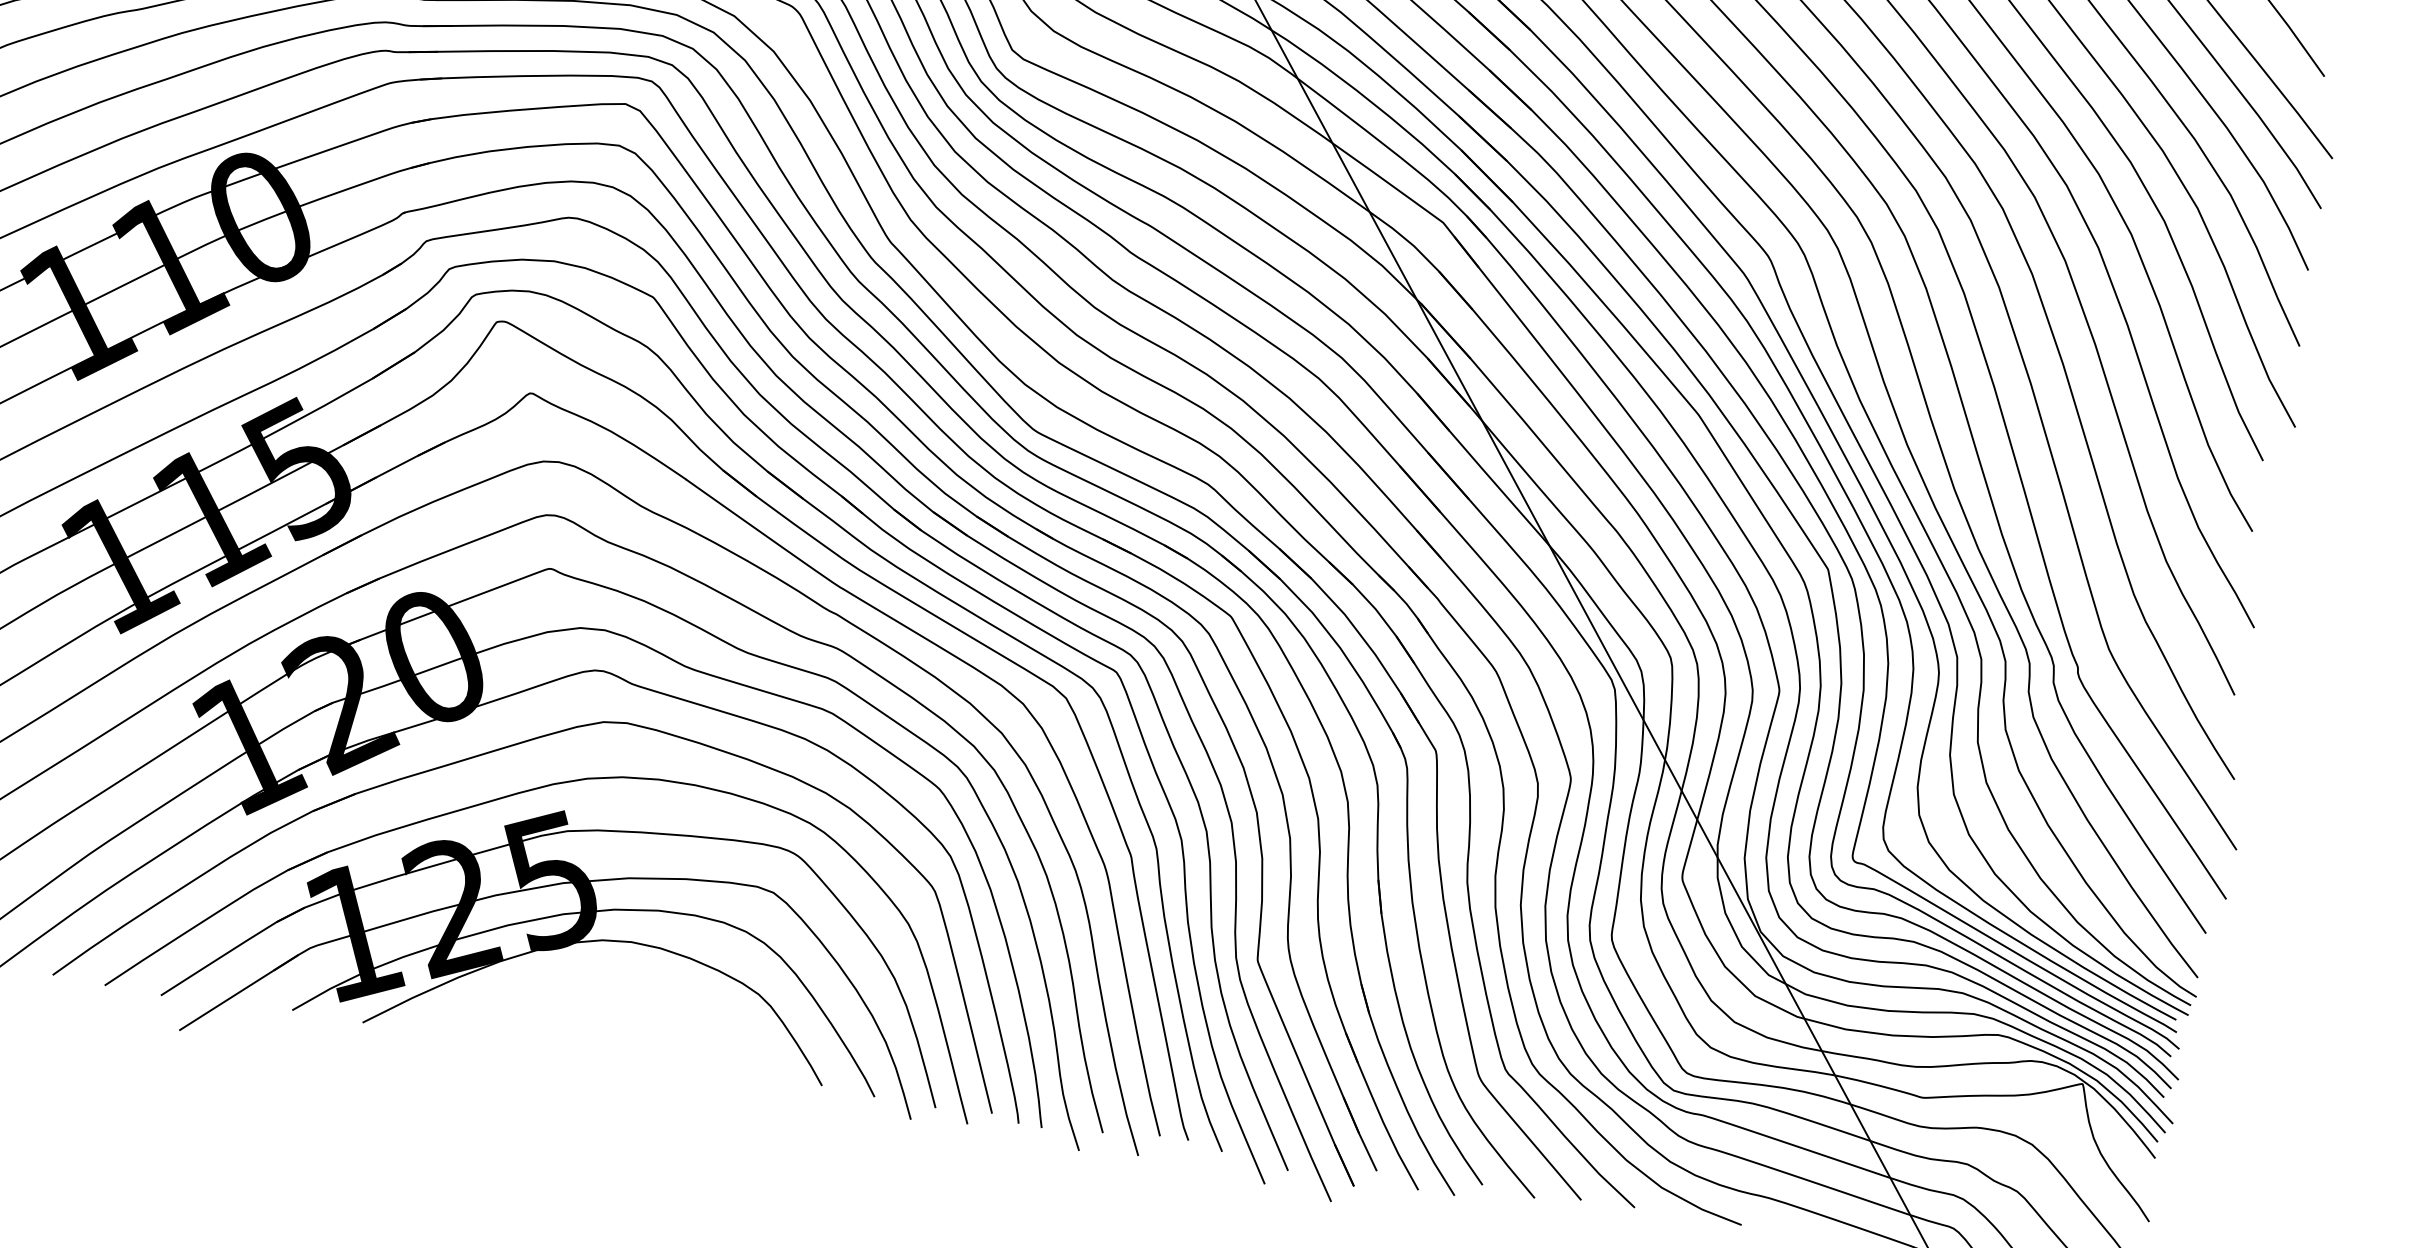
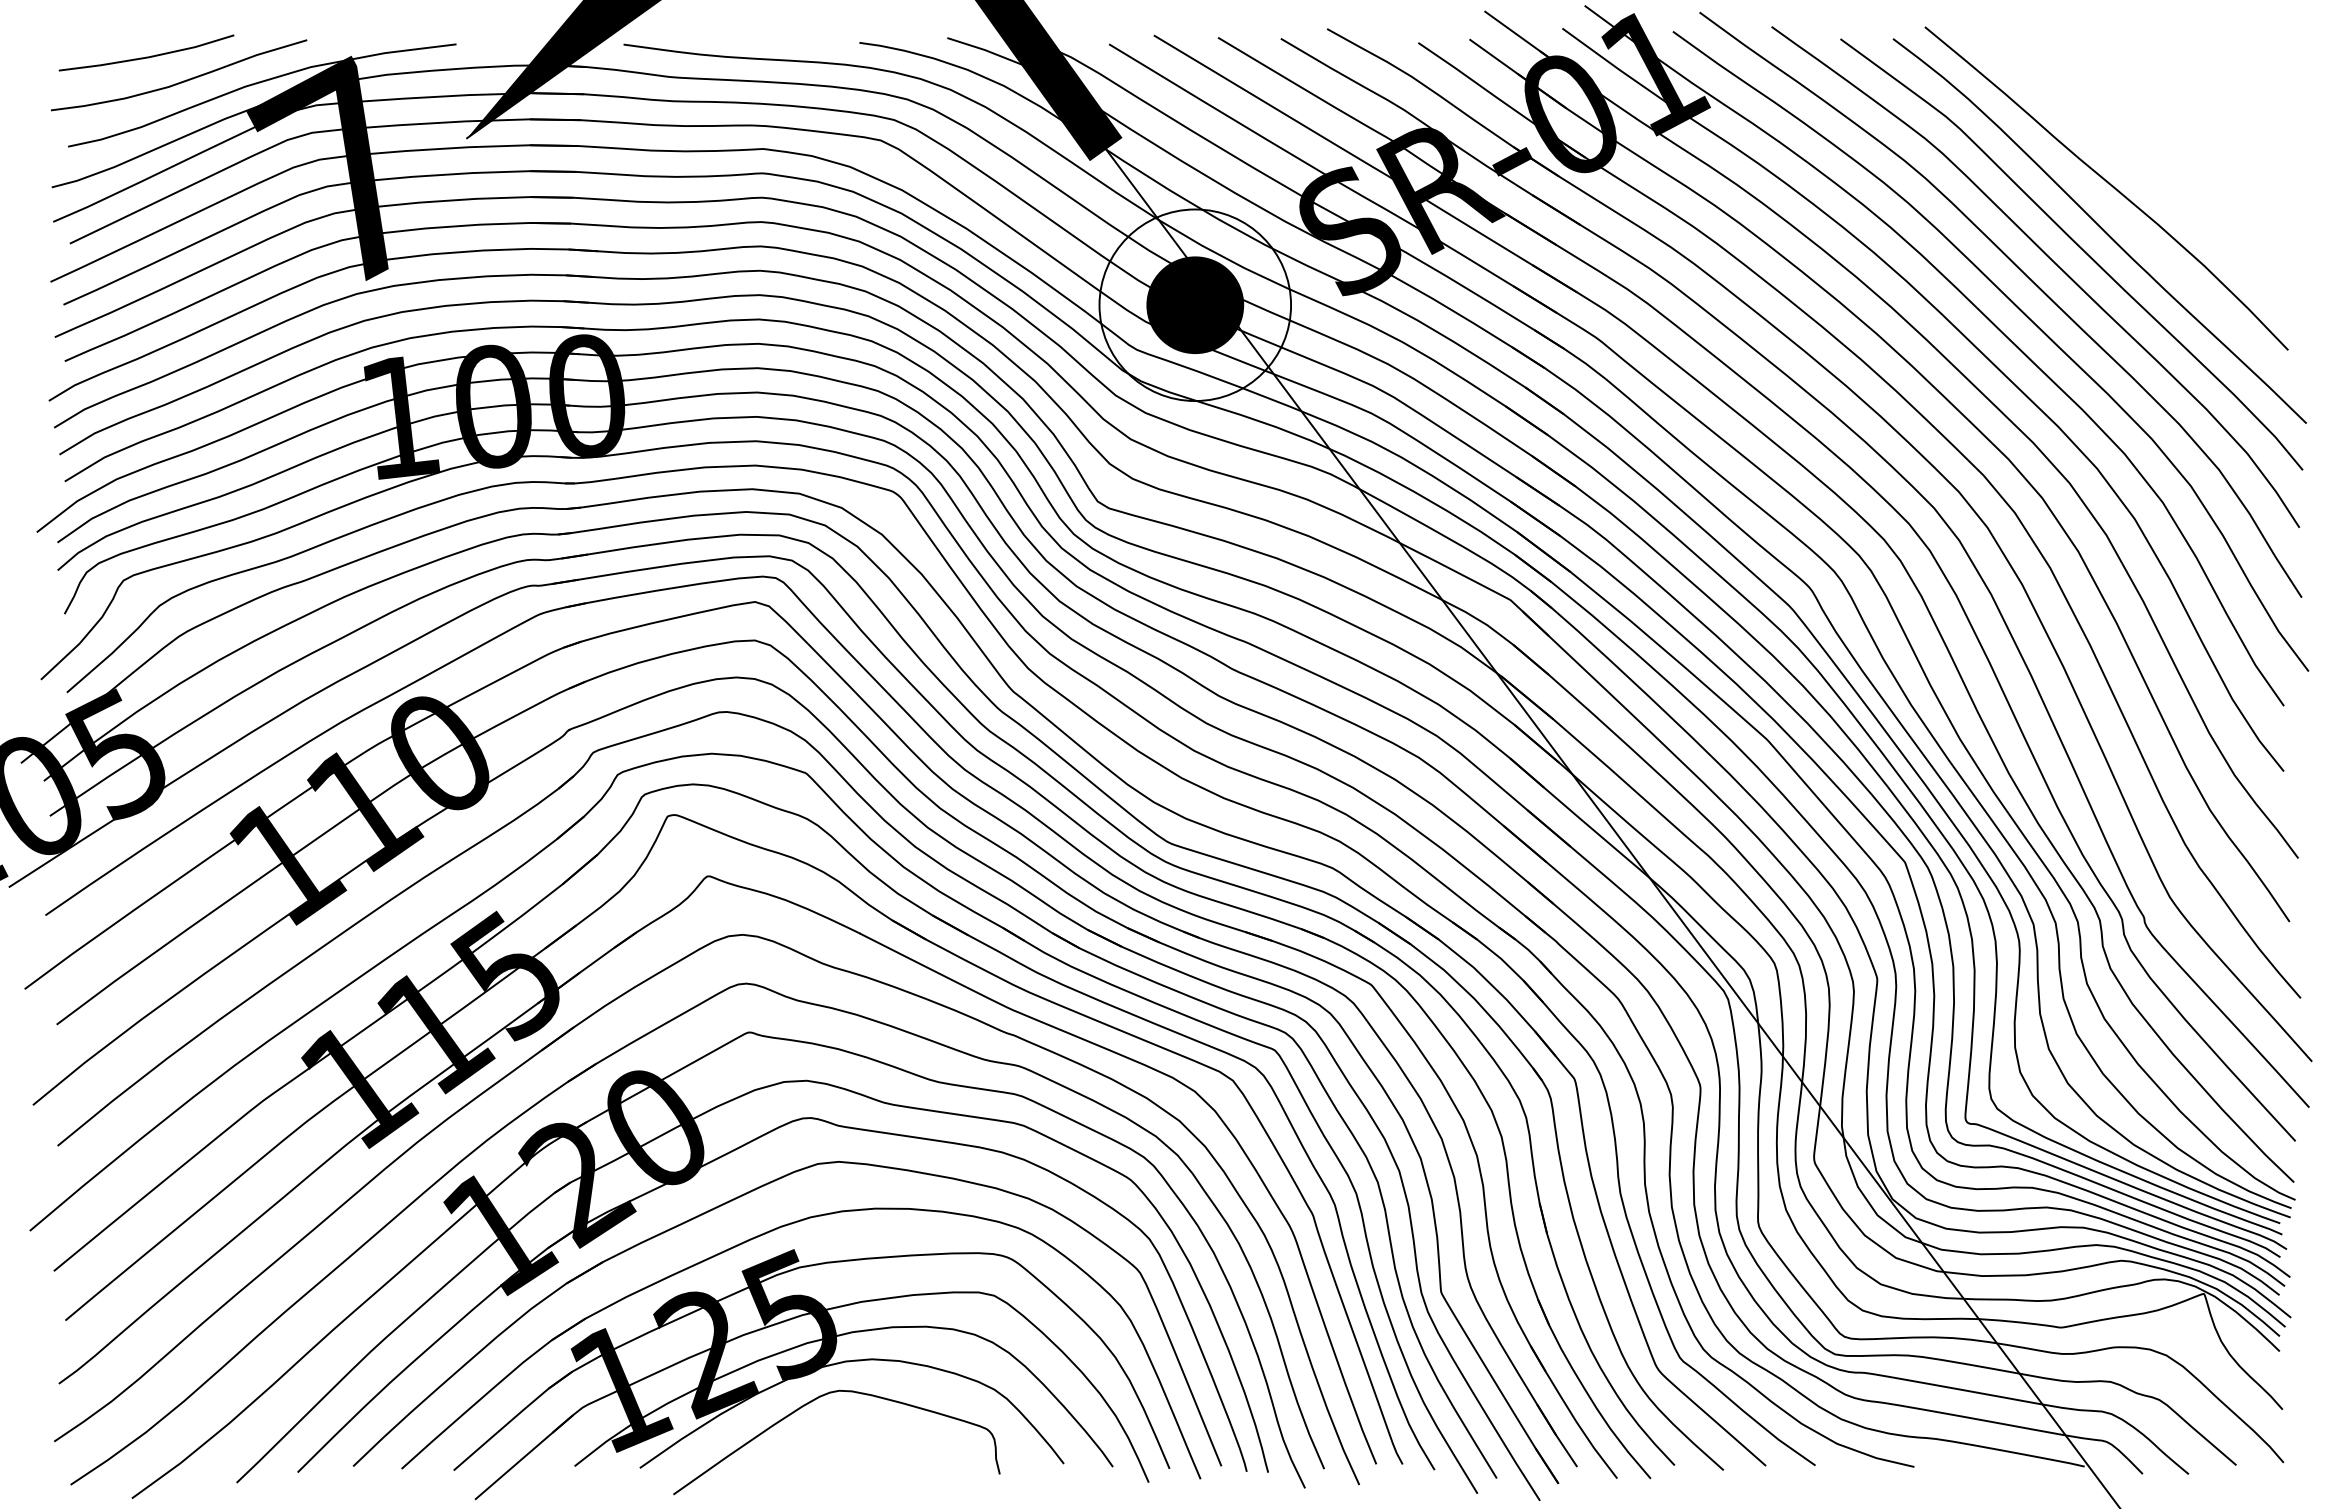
curve: (563, 977) -> (815, 1400), added

